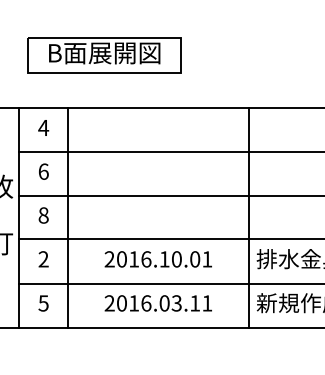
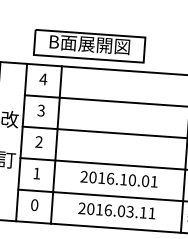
part: (104, 55) -> (89, 46), moved
text: (43, 171) -> (41, 110), 6 -> 3
text: (43, 215) -> (38, 142), 8 -> 2
text: (43, 259) -> (36, 173), 2 -> 1
text: (43, 303) -> (34, 205), 5 -> 0

